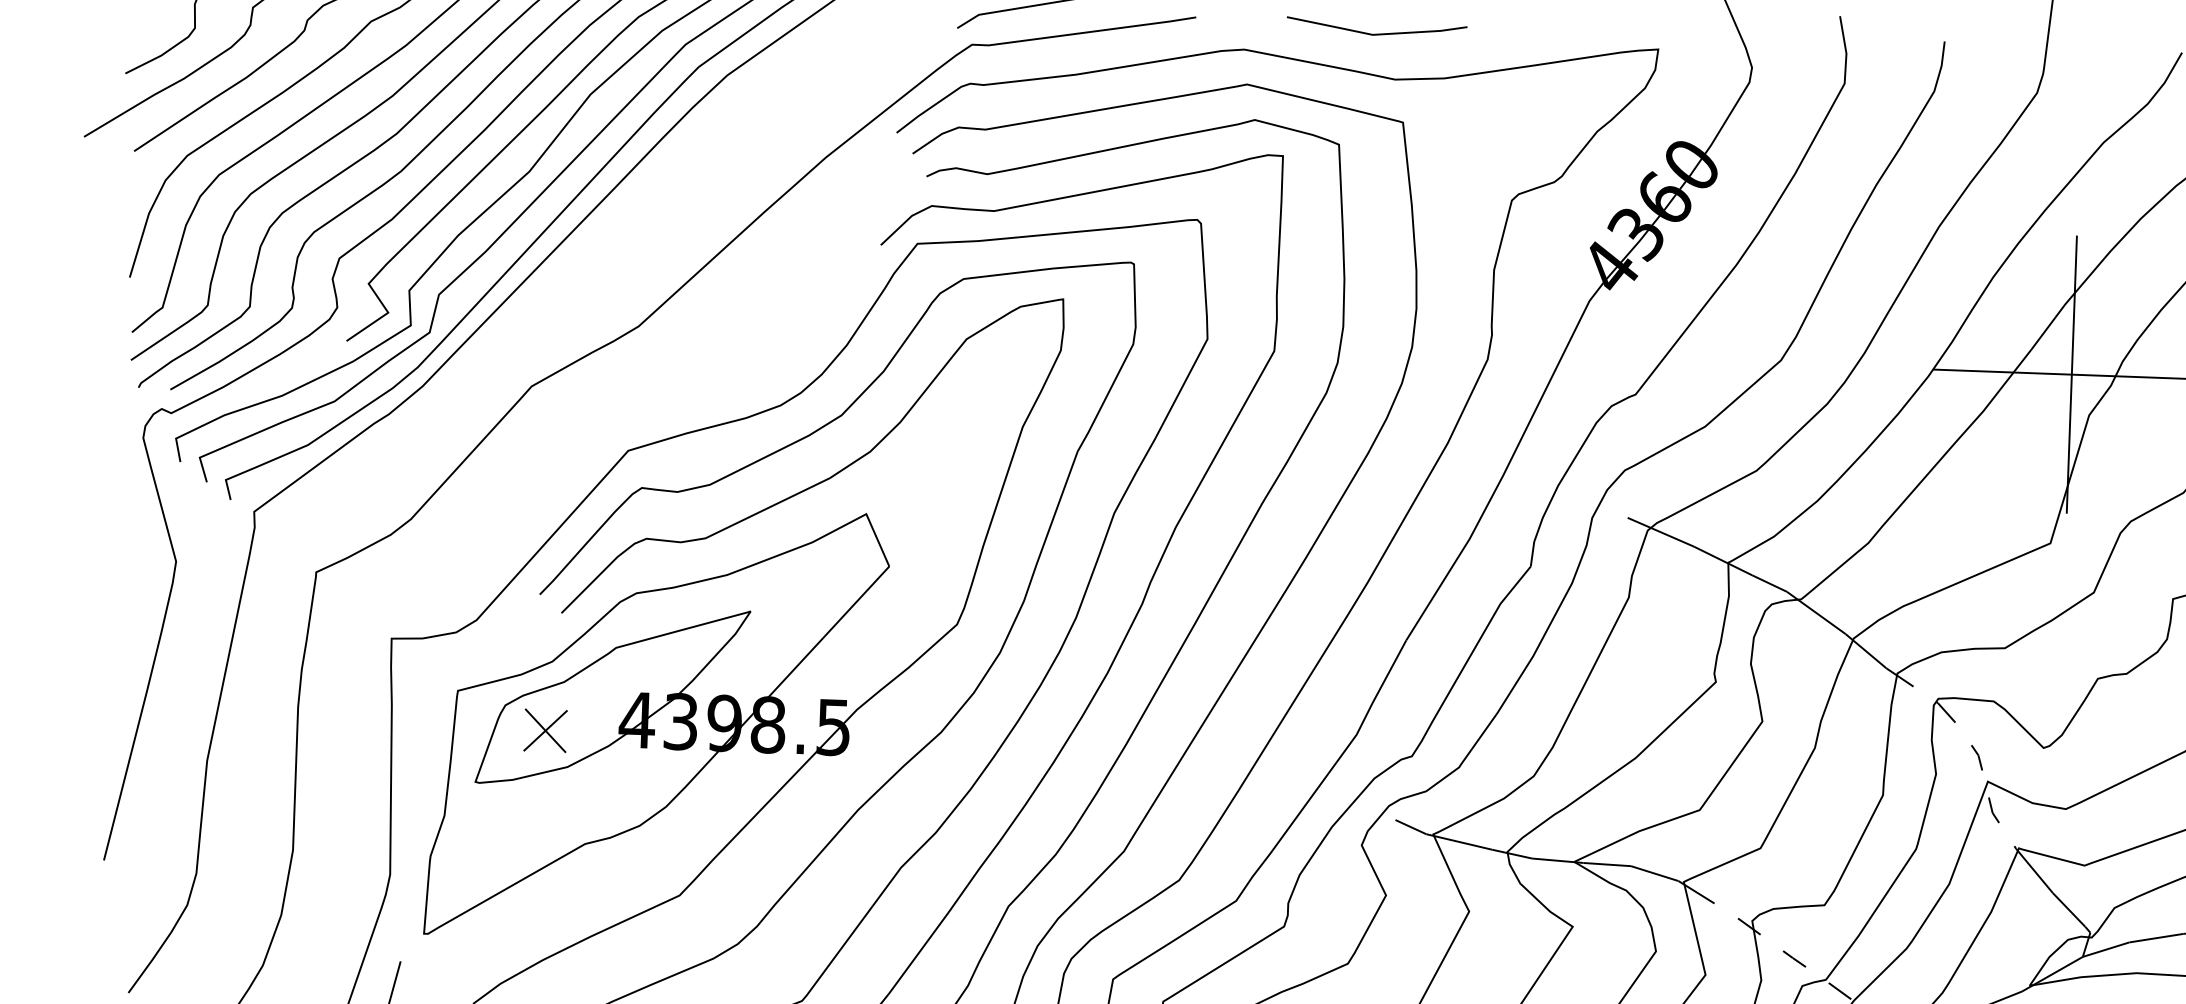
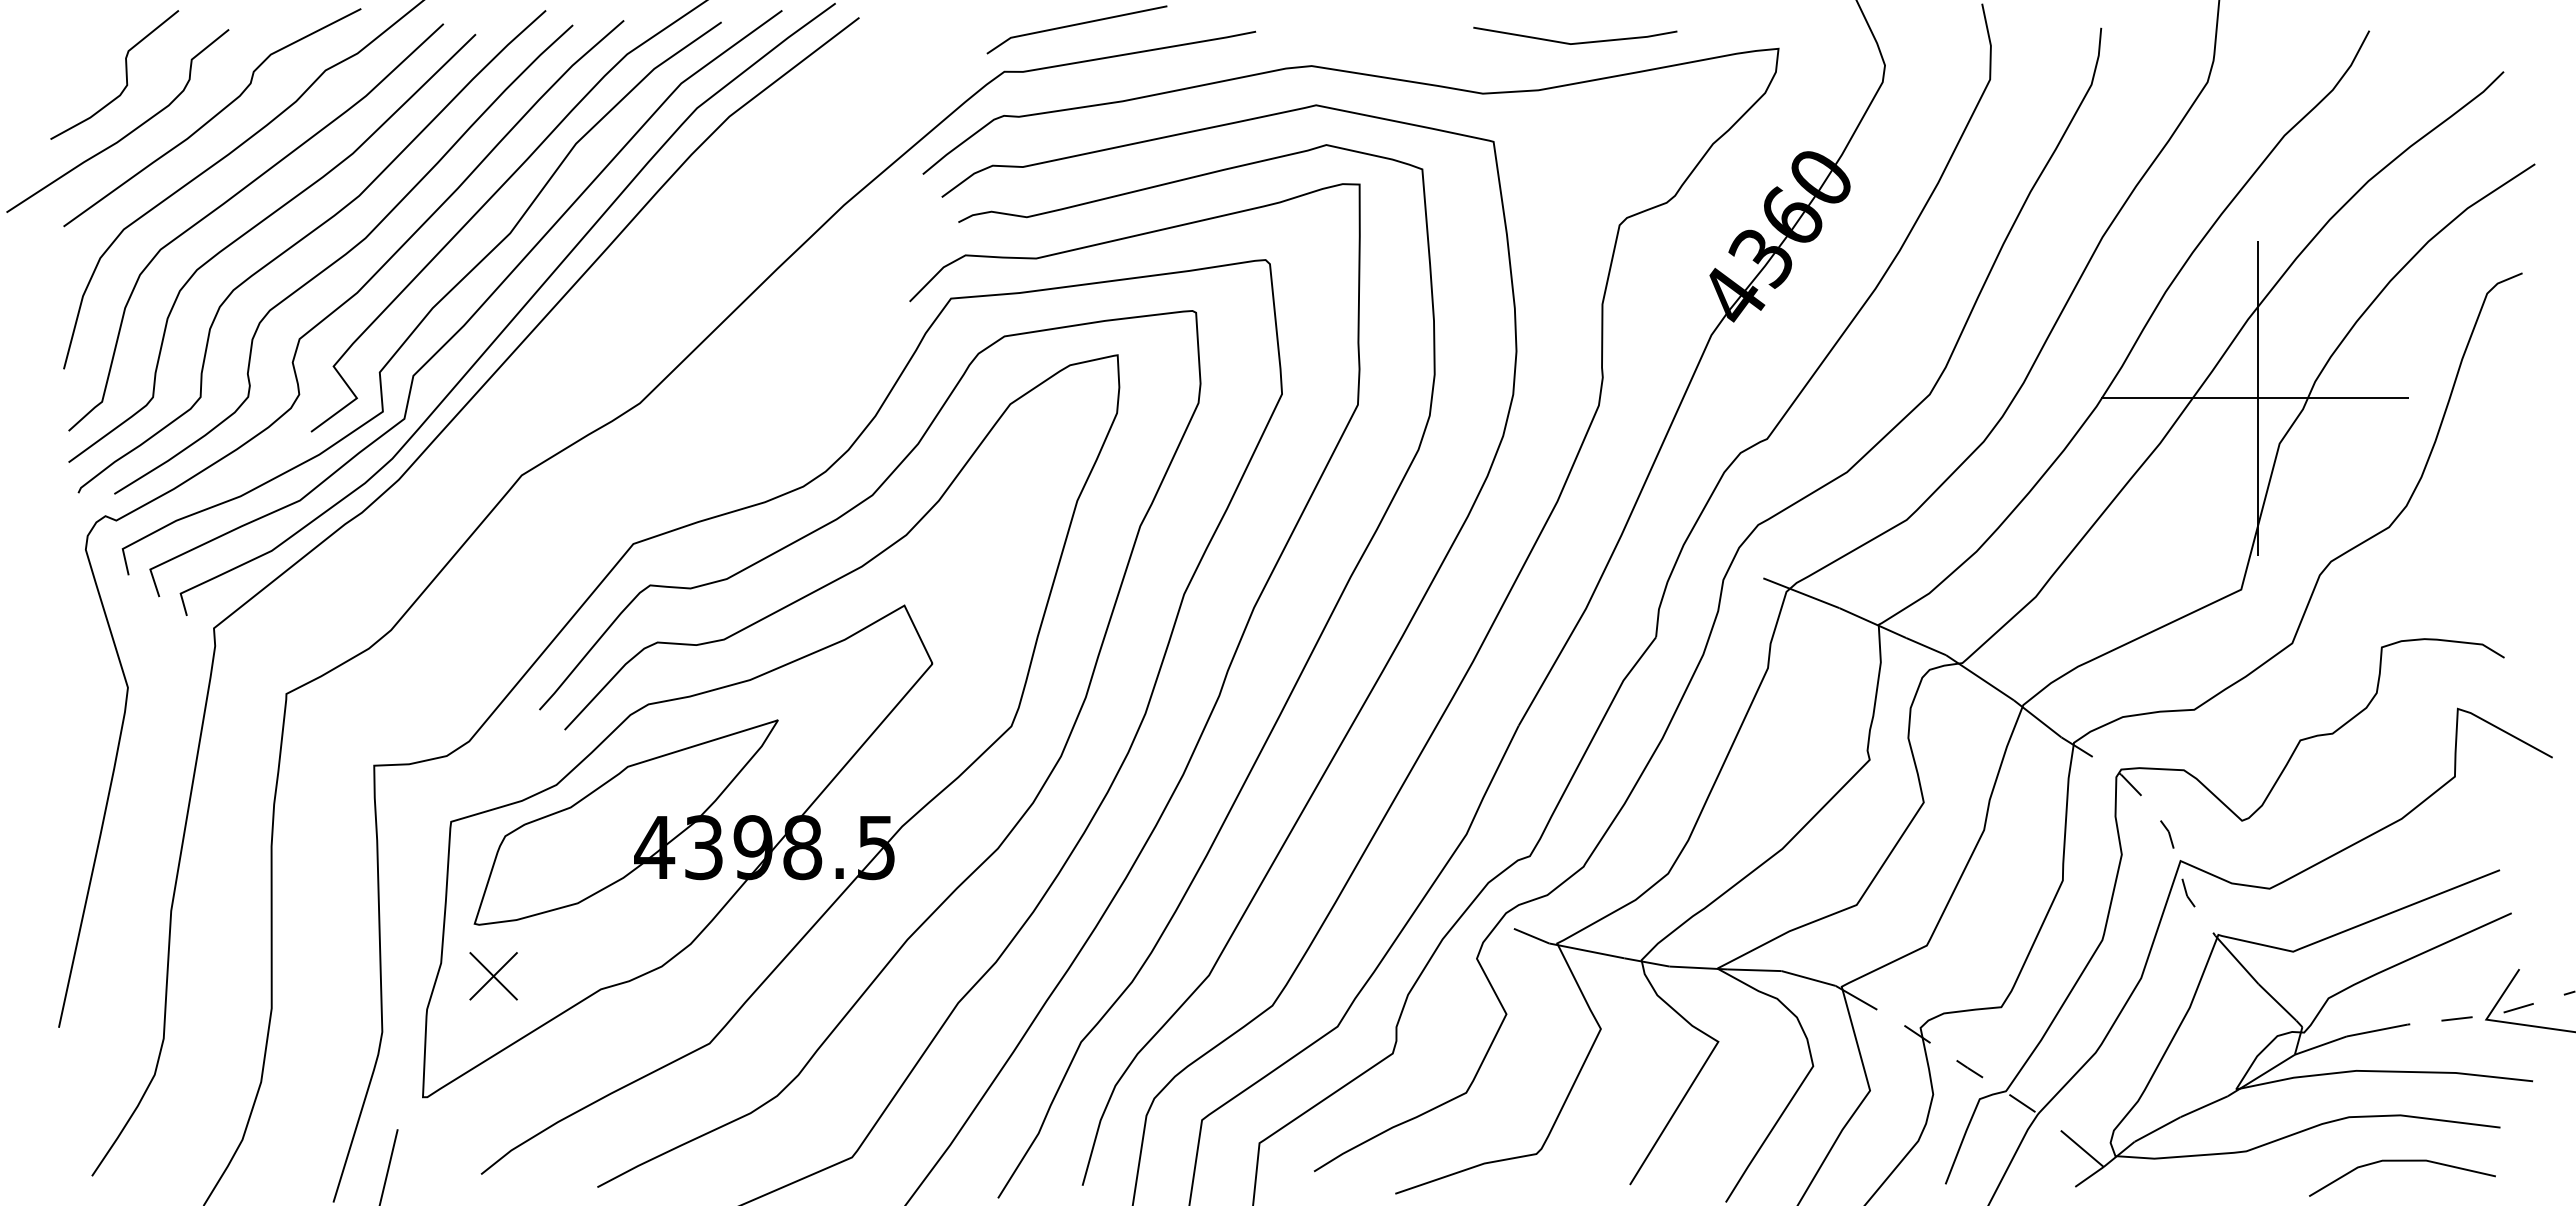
line: (1376, 33) -> (1575, 42), moved
part: (545, 730) -> (493, 976), moved

